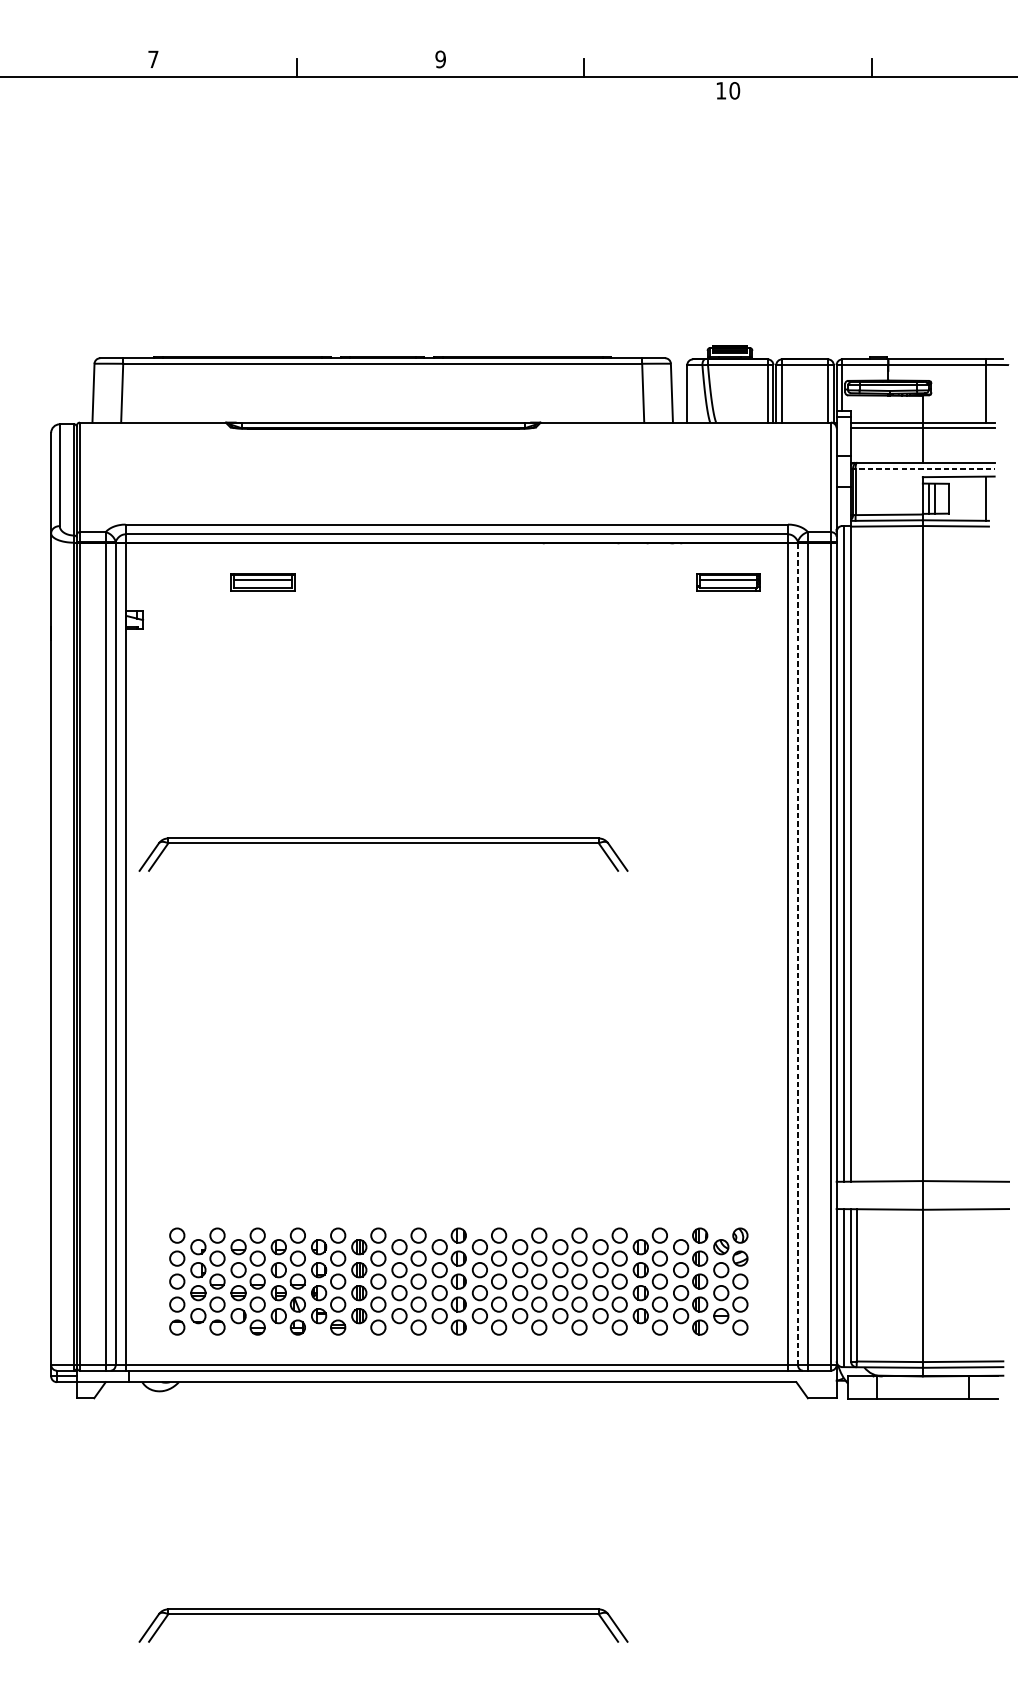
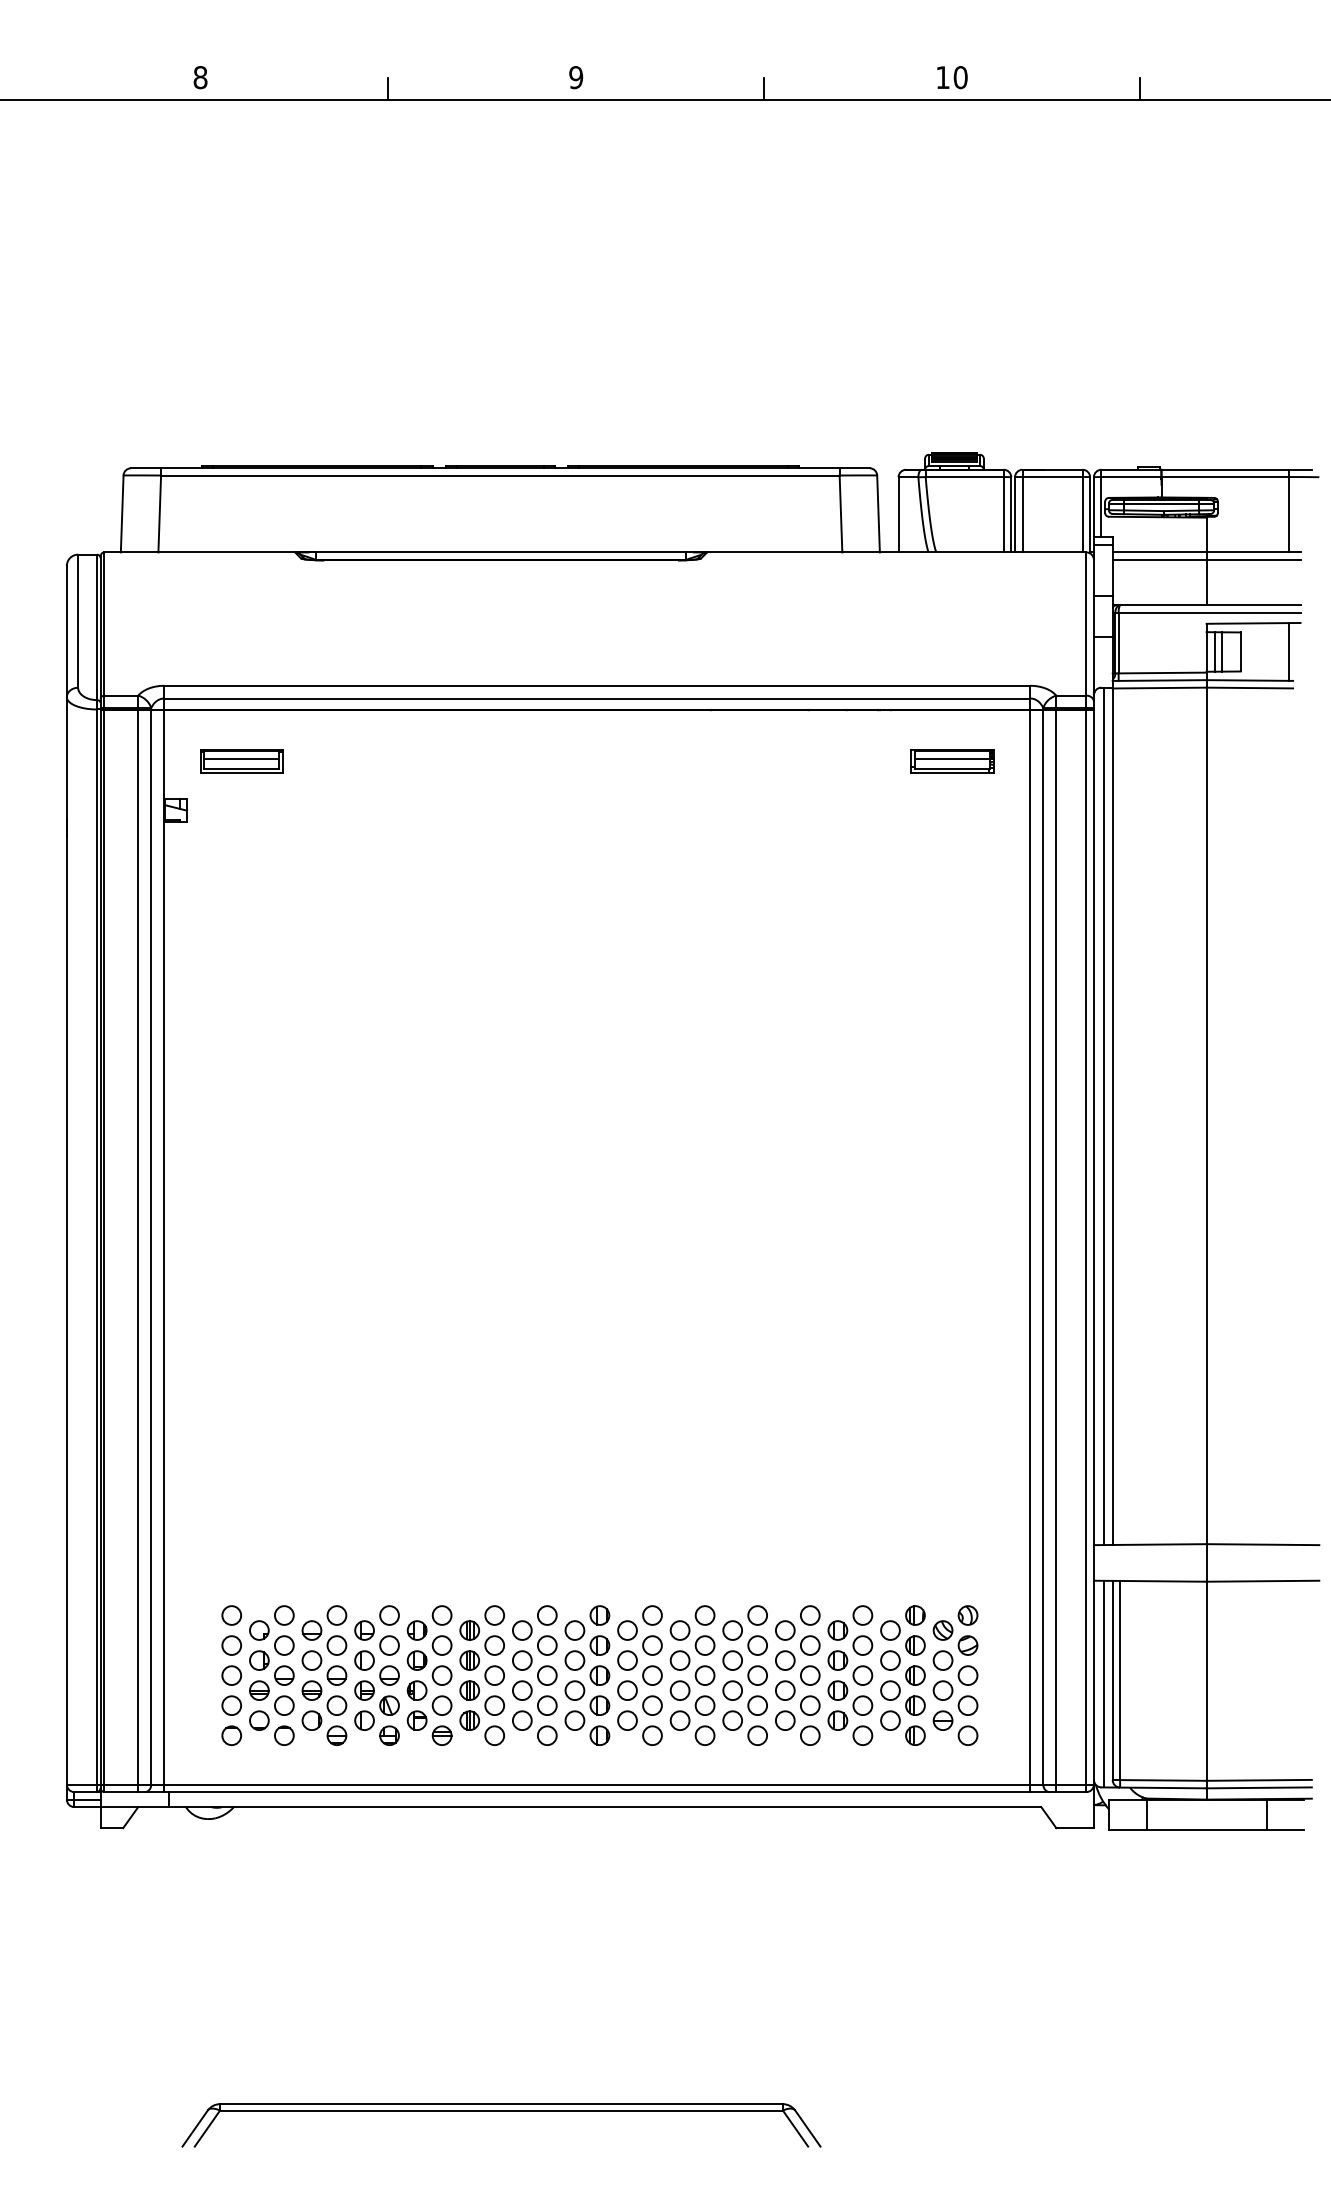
text: (153, 59) -> (200, 77), 7 -> 8
text: (728, 90) -> (952, 77), moved
line: (922, 468) -> (1206, 612), dashed -> solid
part: (262, 582) -> (241, 761), moved
part: (383, 844) -> (501, 1103), removed
line: (798, 953) -> (1043, 1246), dashed -> solid

